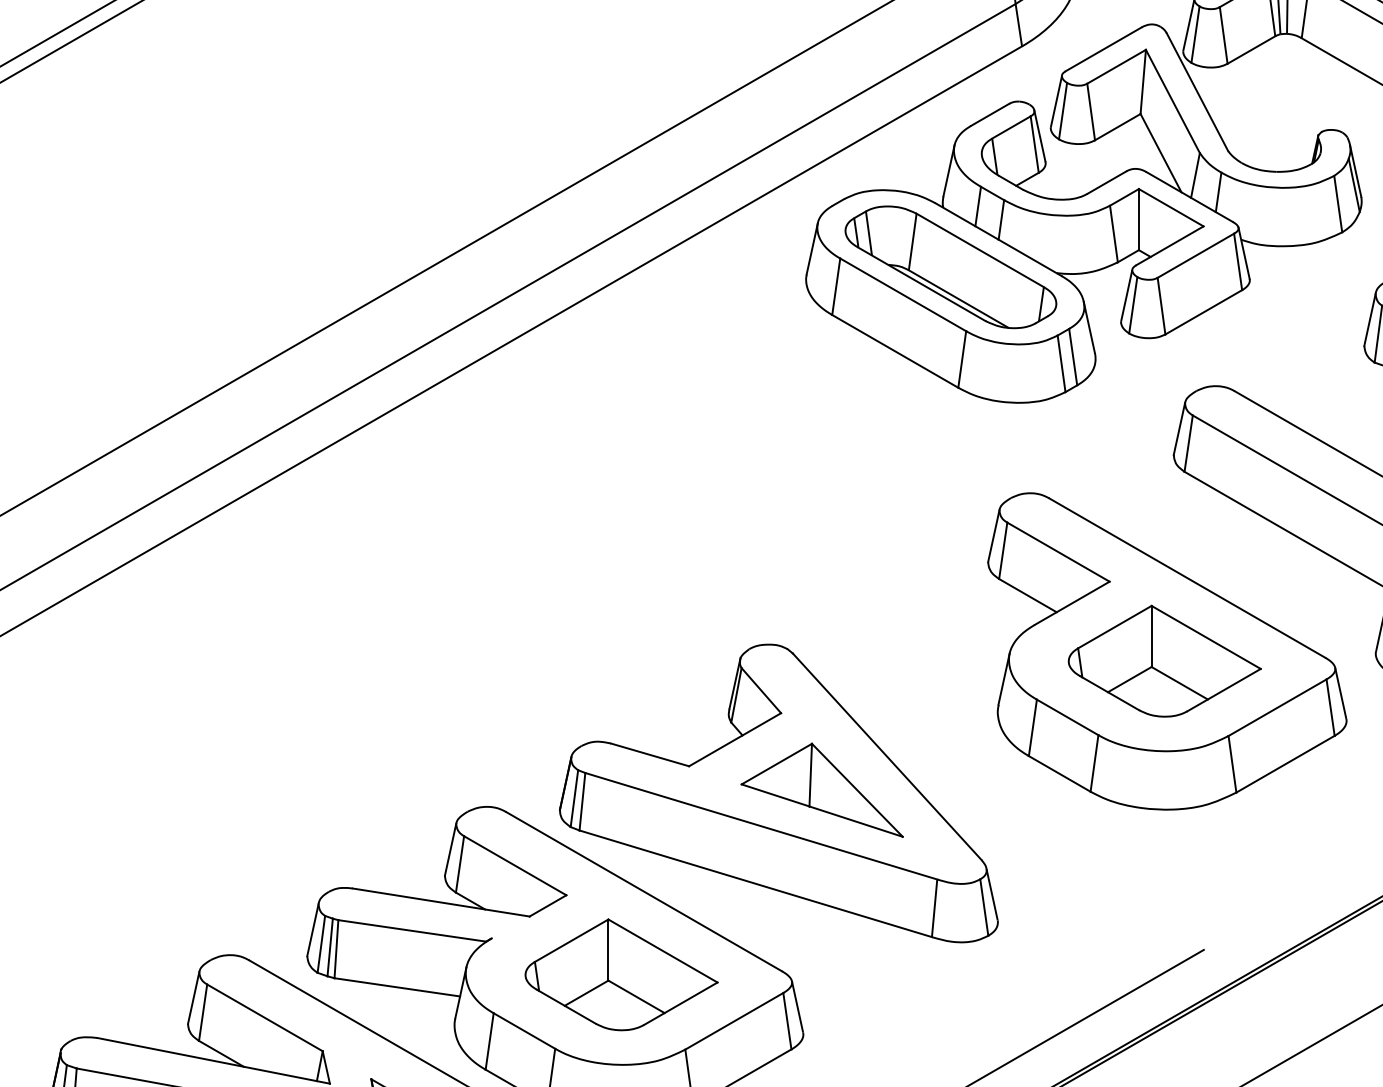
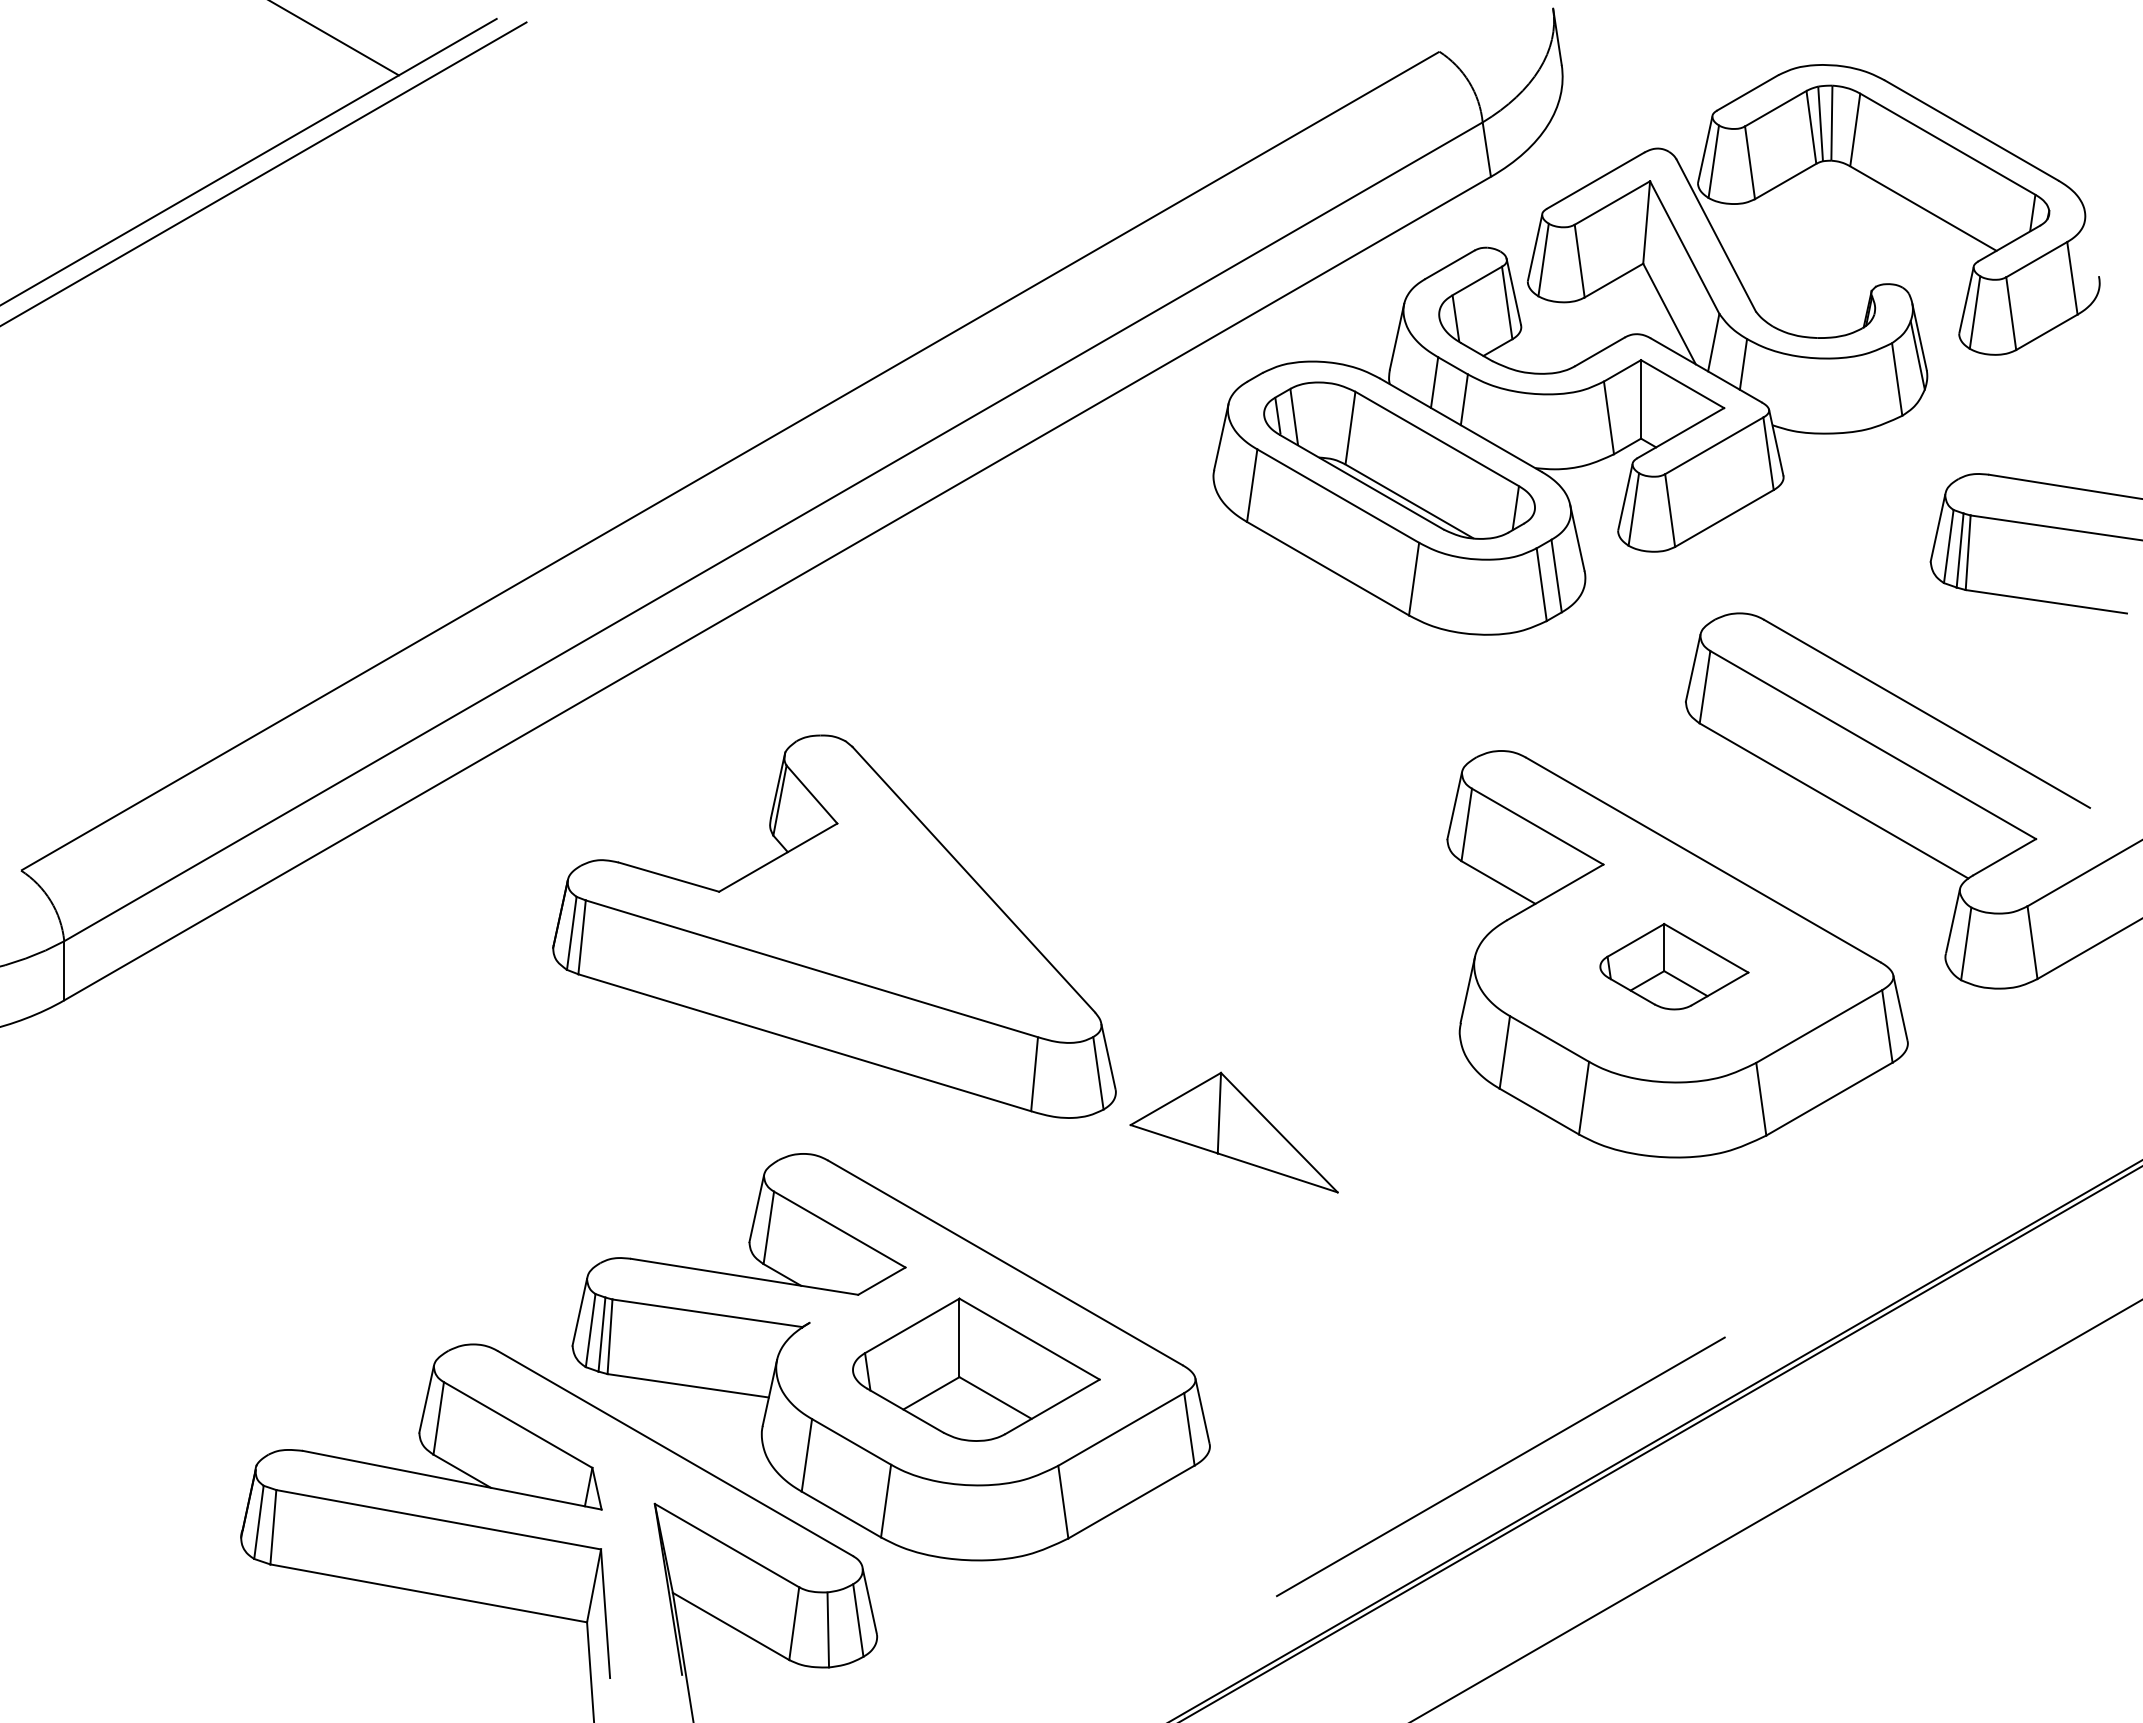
part: (1164, 660) -> (1674, 966), size x0.6
part: (778, 793) -> (834, 926), moved

